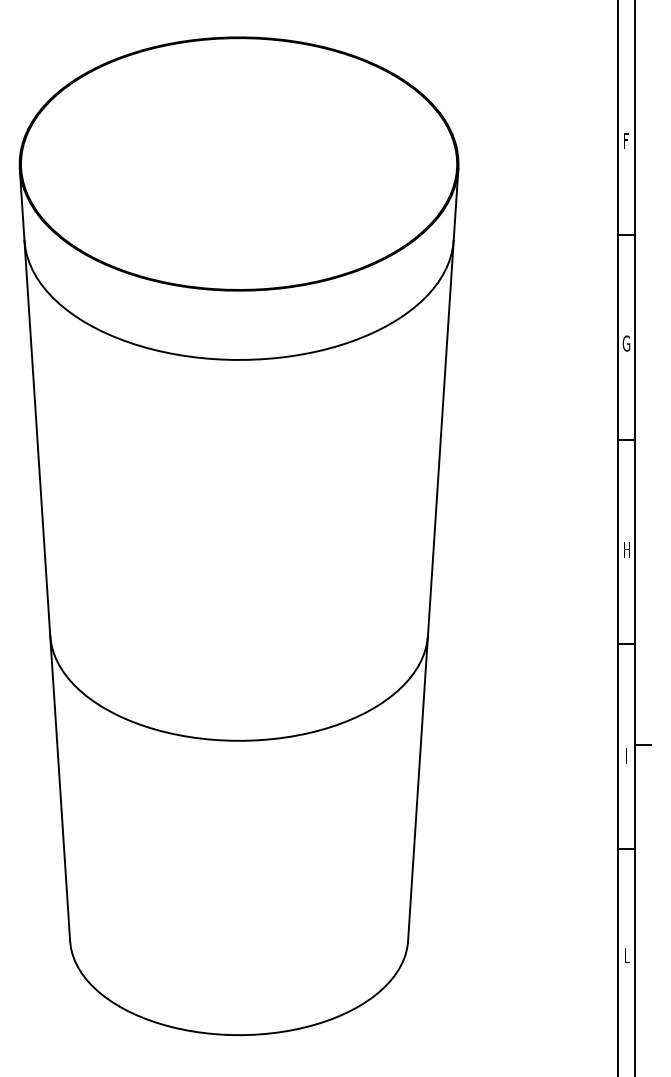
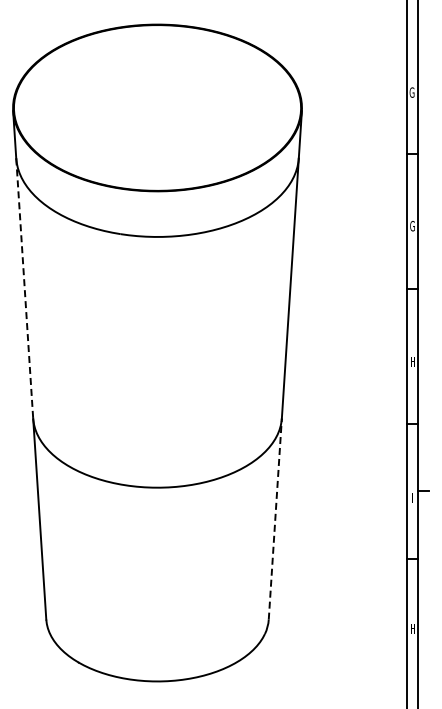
text: (624, 140) -> (411, 92), F -> G
line: (37, 439) -> (24, 289), solid -> dashed
line: (418, 789) -> (275, 519), solid -> dashed
text: (626, 954) -> (412, 628), L -> H

